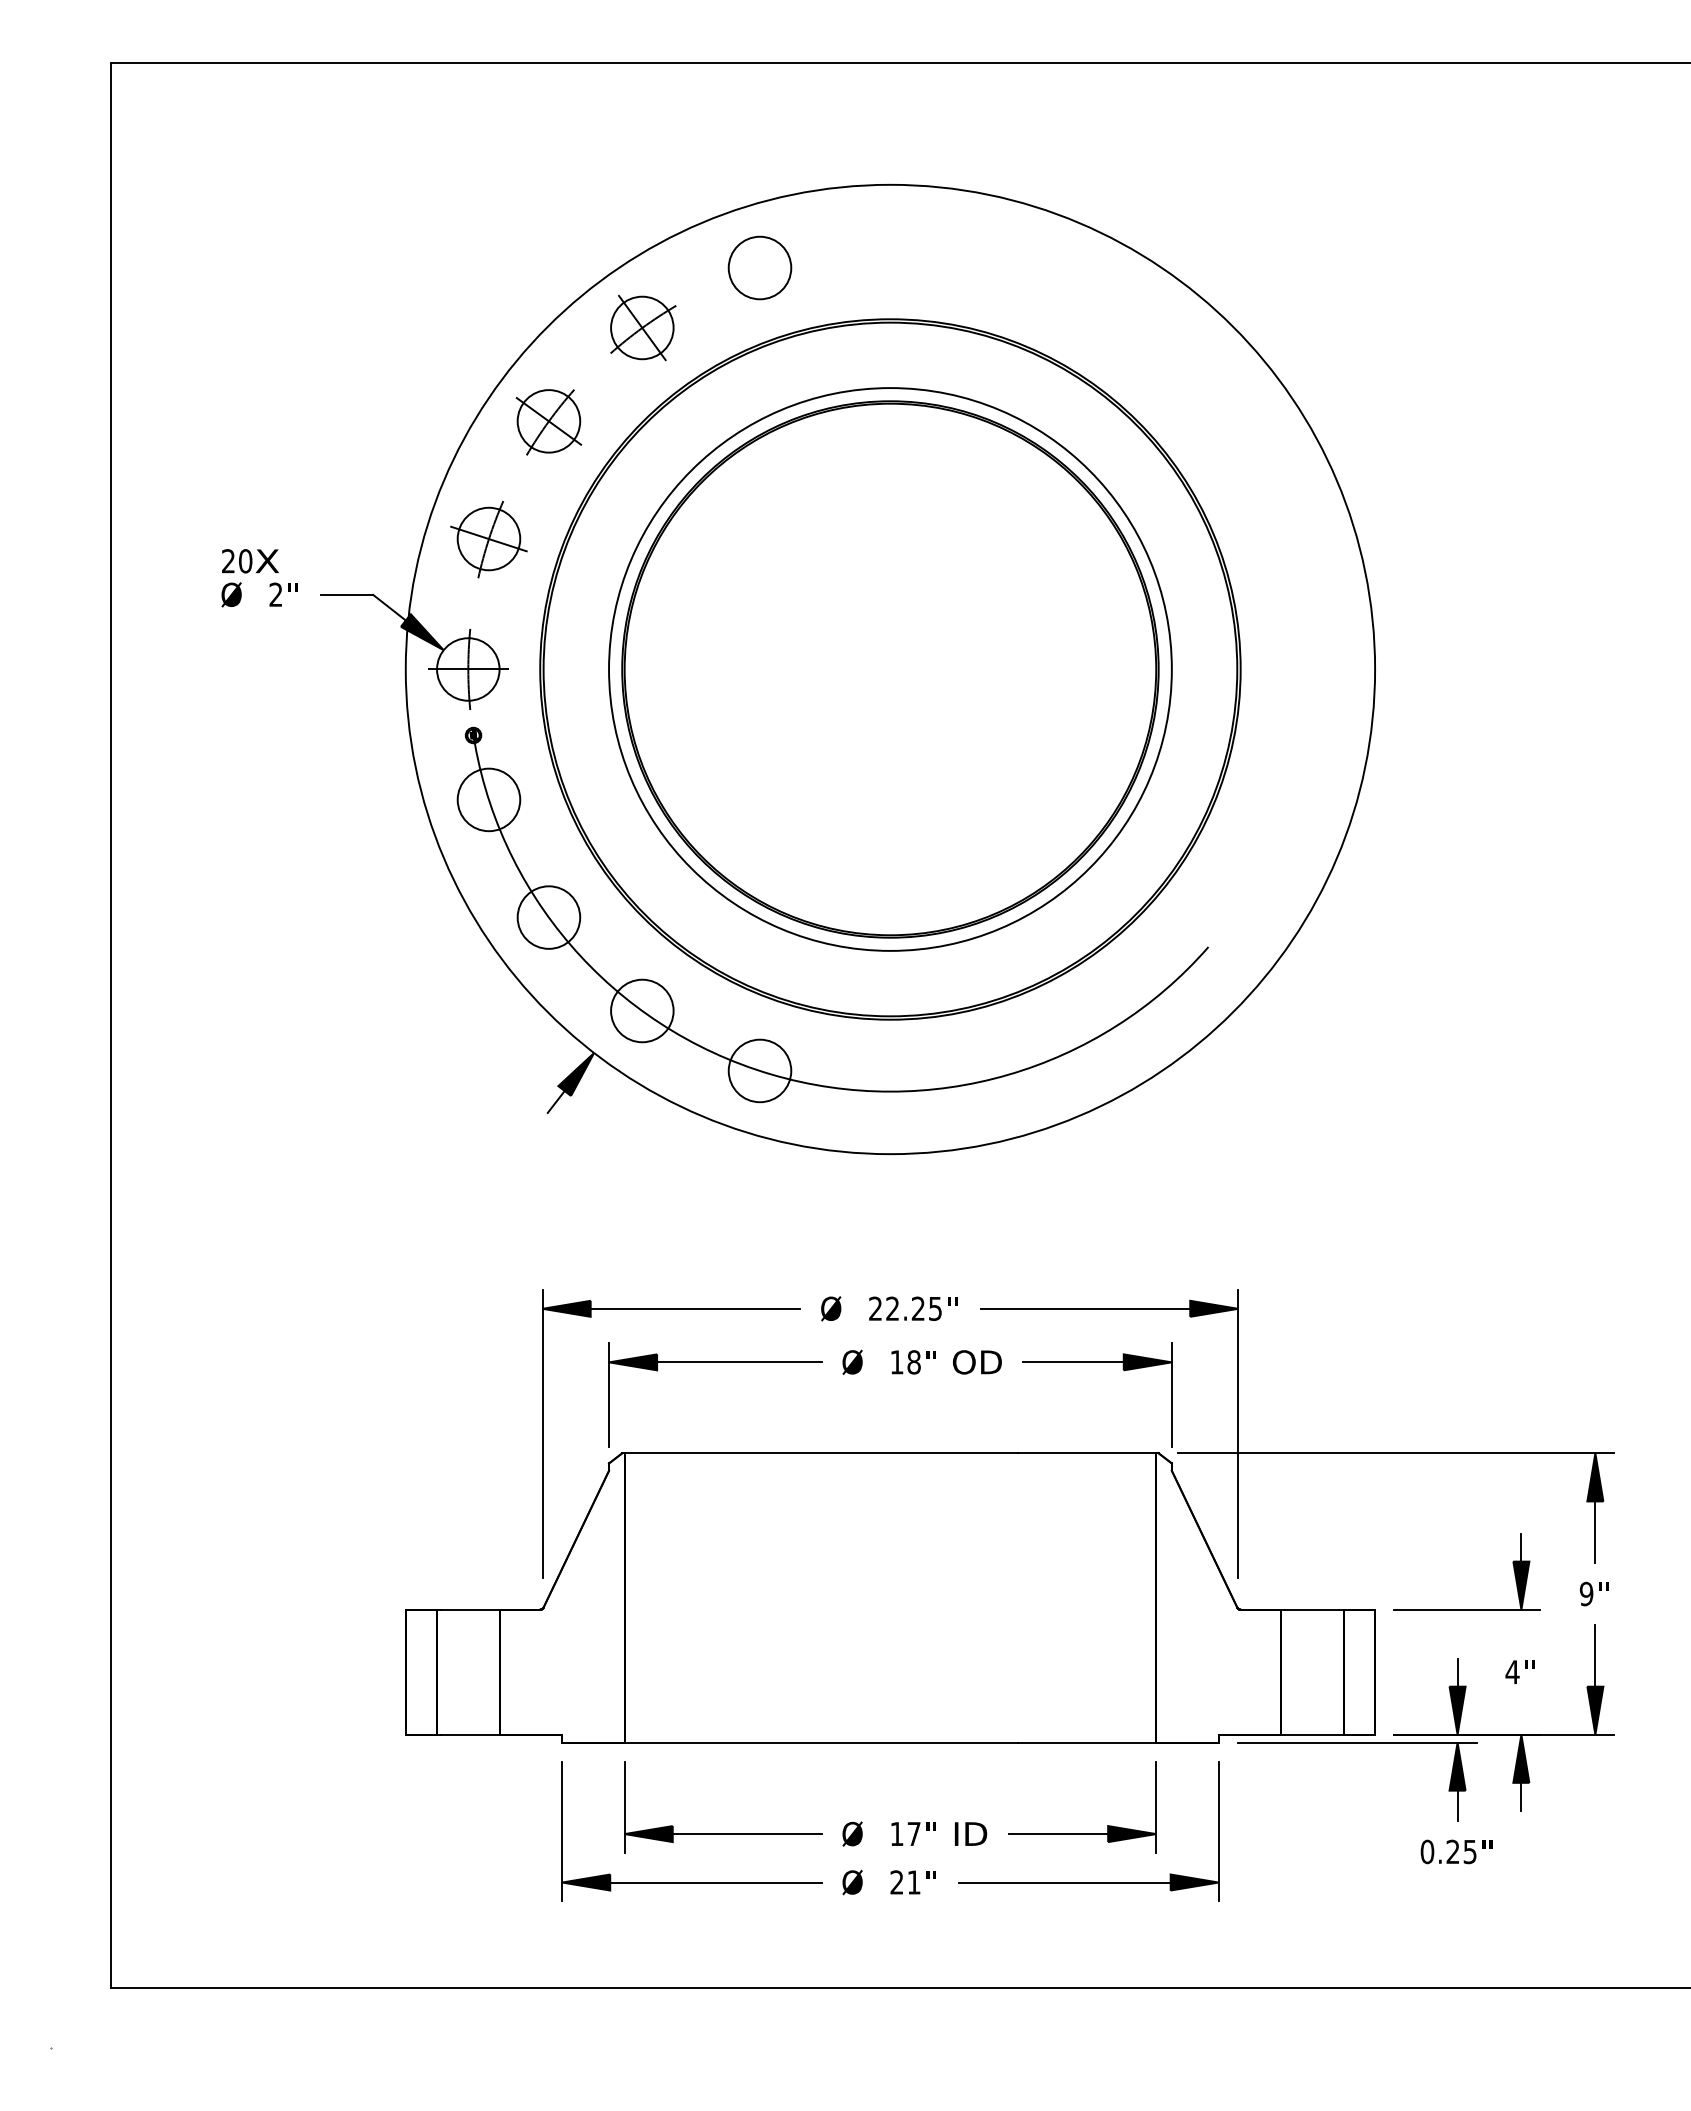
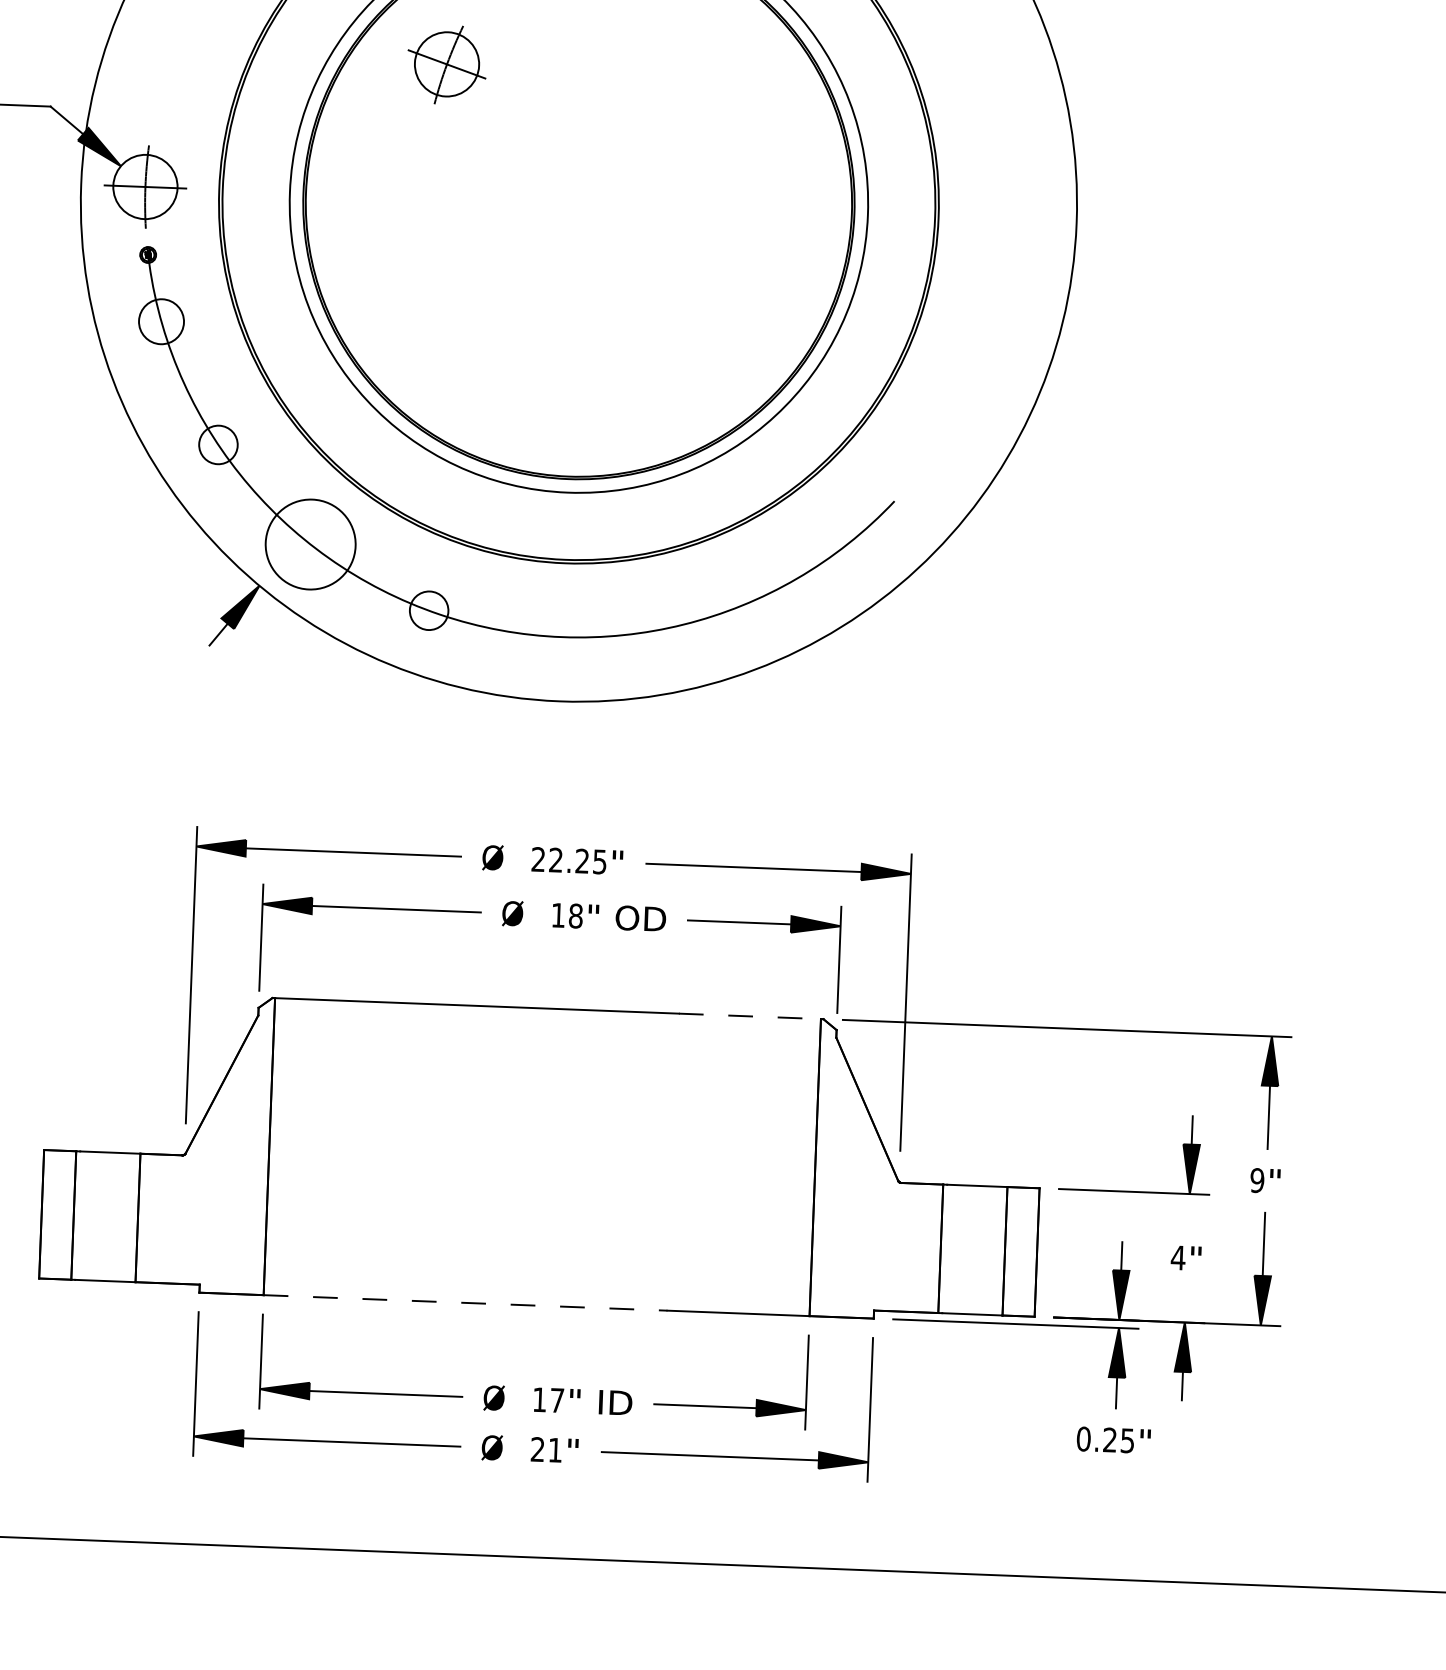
part: (488, 539) -> (446, 64), moved
circle: (488, 799) -> (161, 321), size x0.7
circle: (548, 917) -> (218, 444), size x0.6
circle: (642, 1010) -> (310, 544), size x1.4
circle: (759, 1070) -> (428, 610), size x0.6
line: (1087, 1453) -> (750, 1016), solid -> dashed
line: (821, 1742) -> (465, 1302), solid -> dashed

